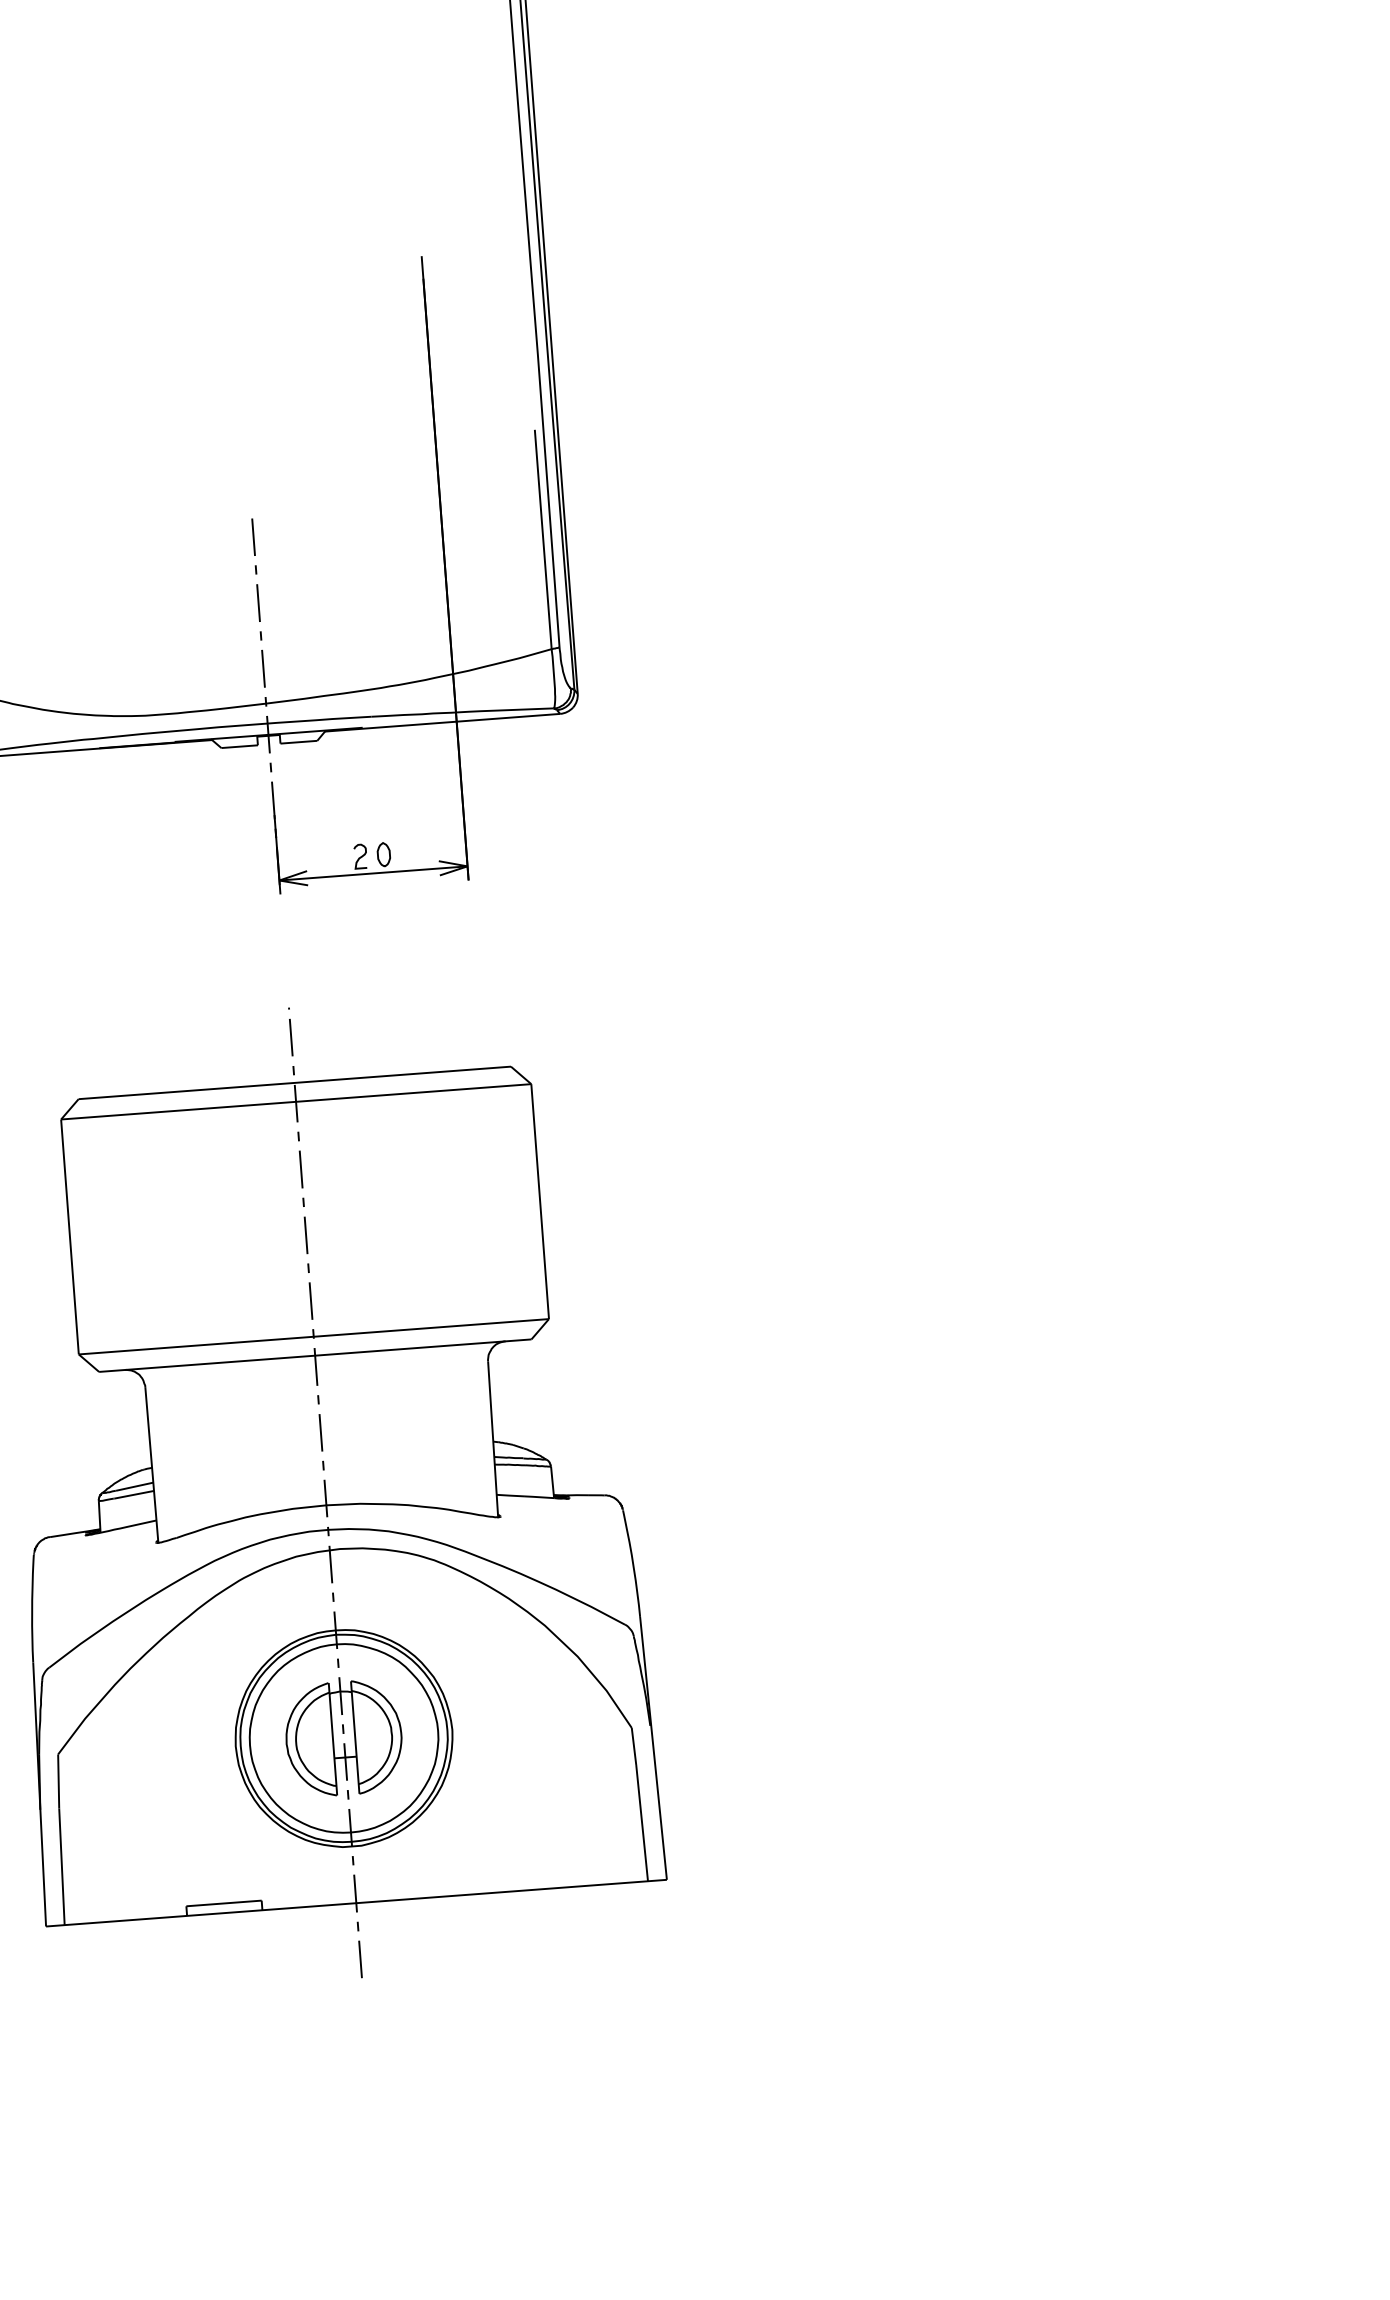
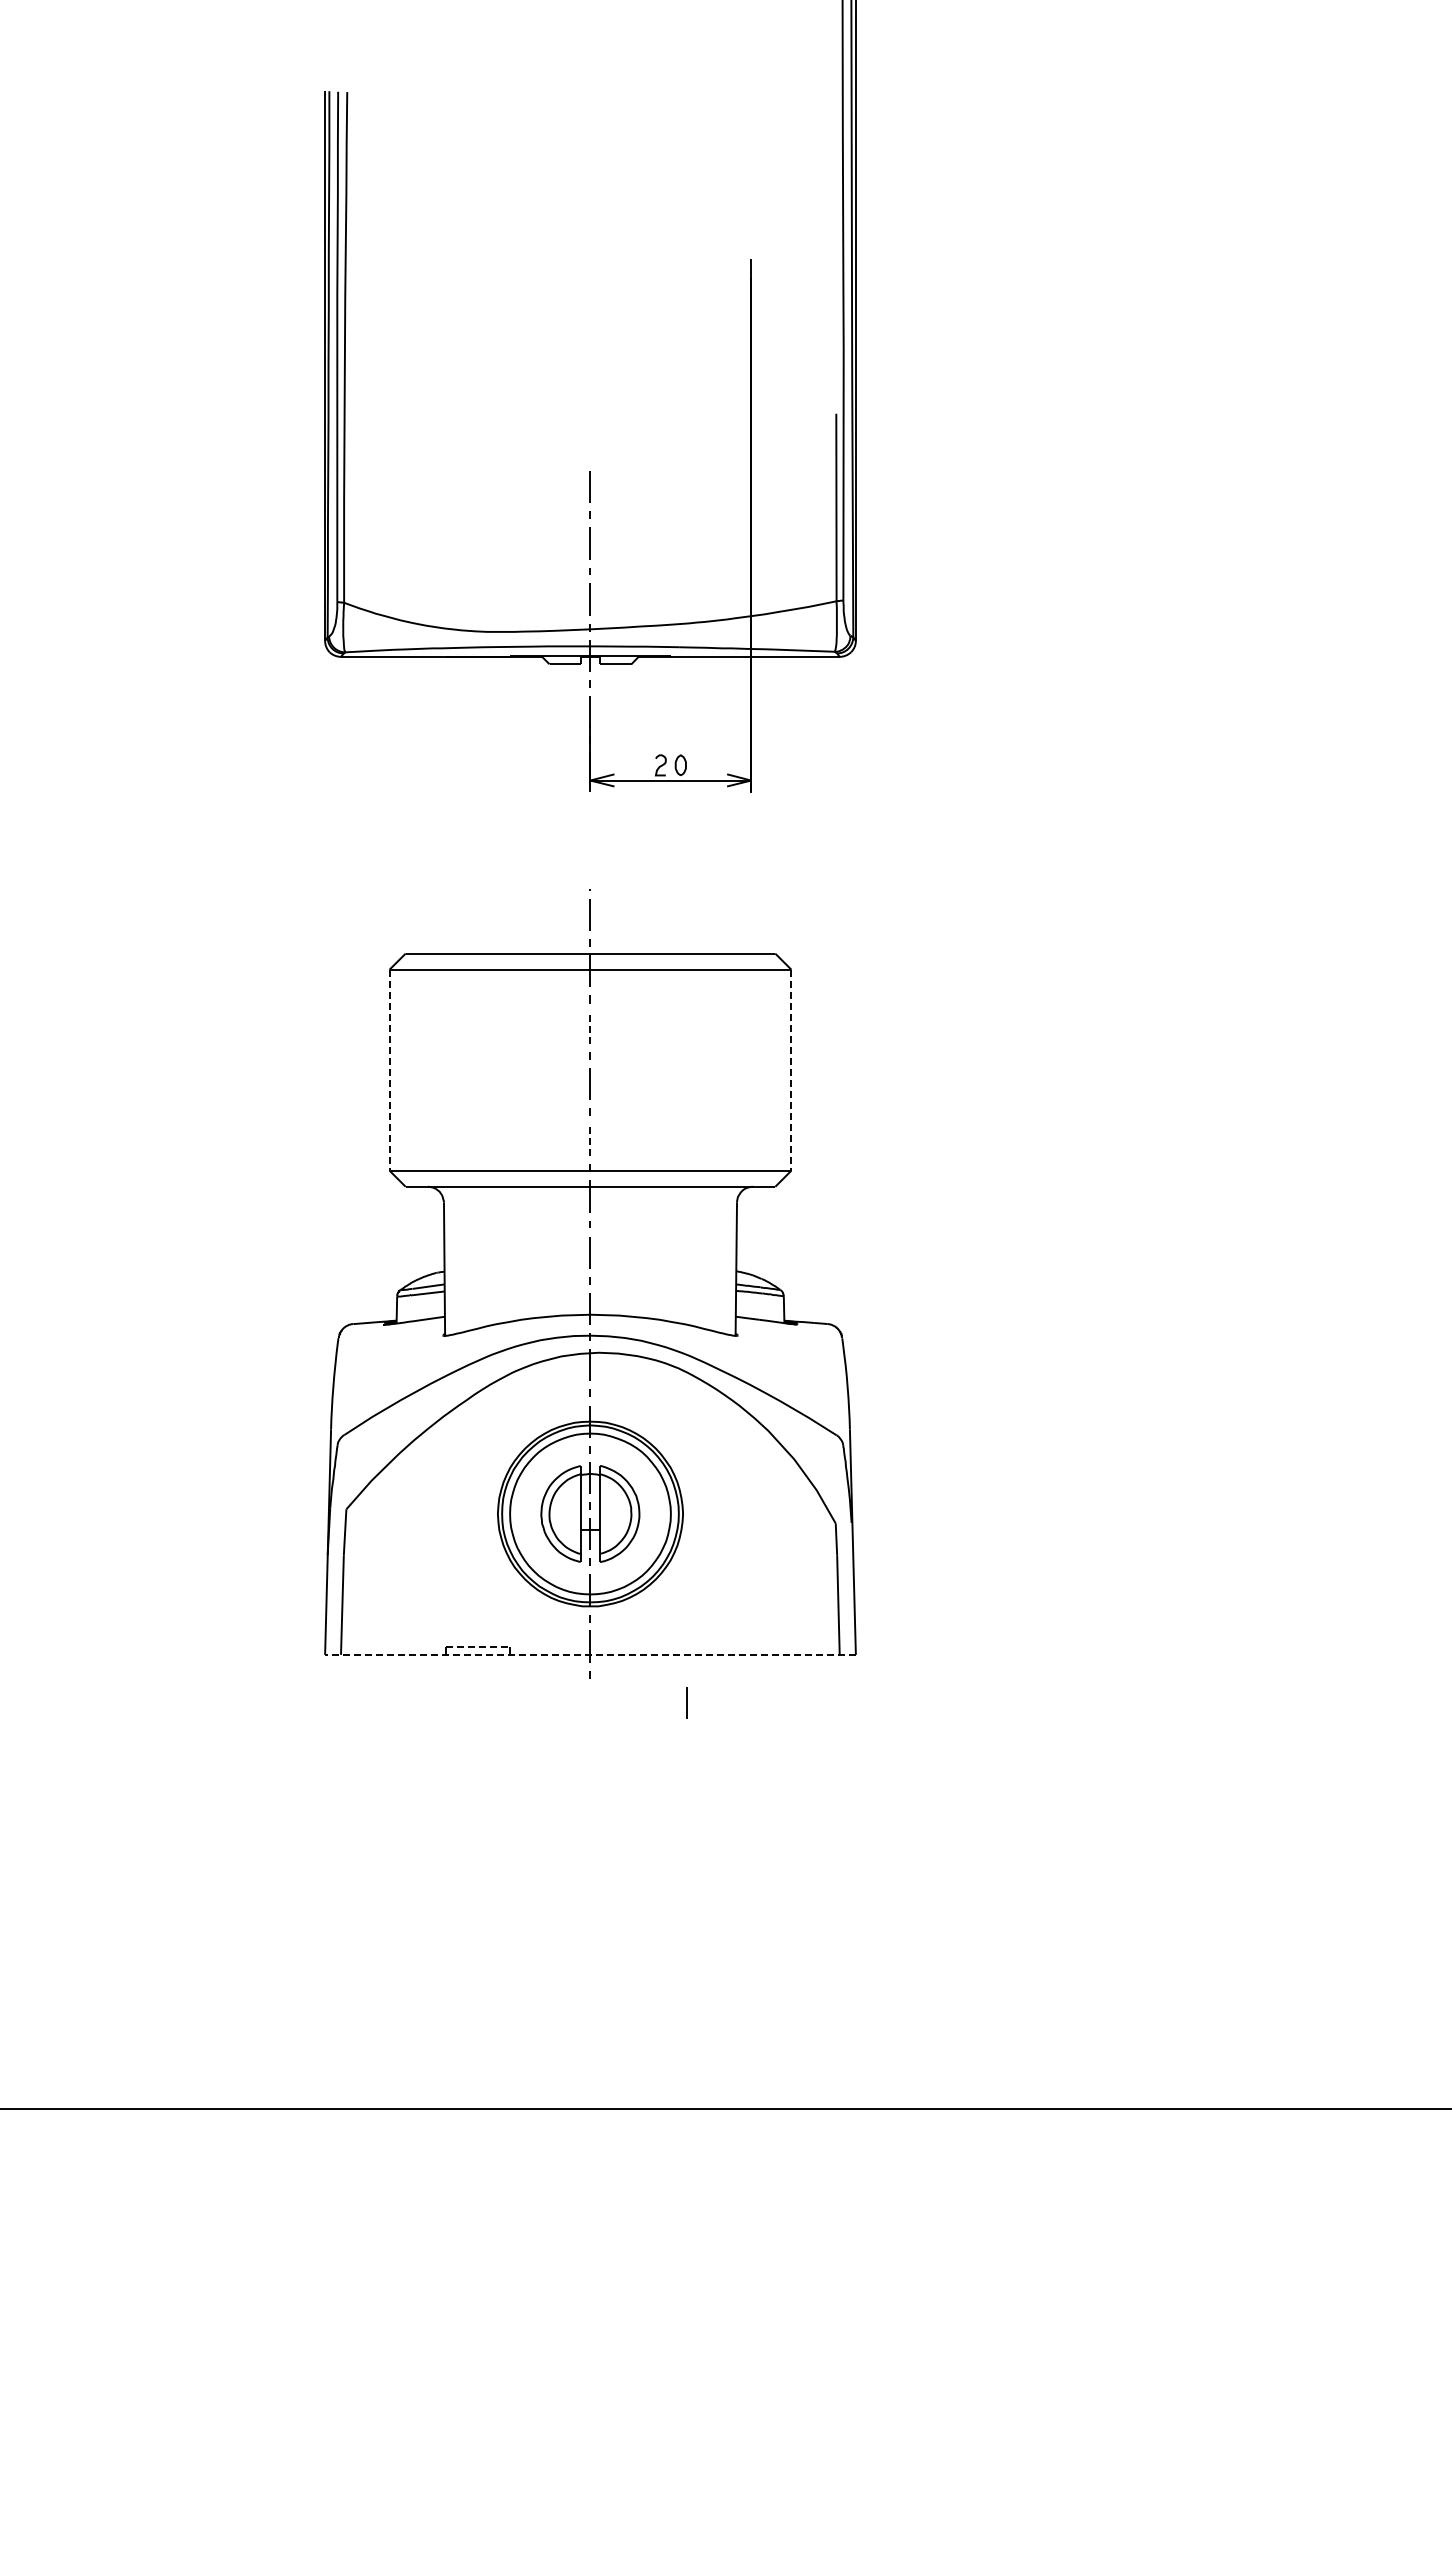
line: (301, 1169) -> (590, 1027), solid -> dashed
line: (540, 1201) -> (791, 1070), solid -> dashed
line: (69, 1237) -> (389, 1070), solid -> dashed
line: (311, 1300) -> (590, 1139), solid -> dashed
line: (356, 1902) -> (590, 1654), solid -> dashed
line: (224, 1903) -> (478, 1646), solid -> dashed
line: (359, 1958) -> (686, 1702), moved

